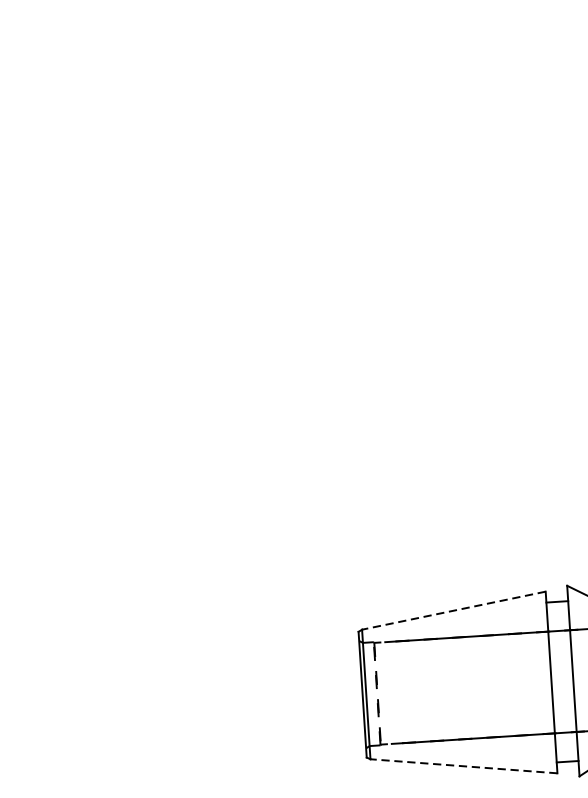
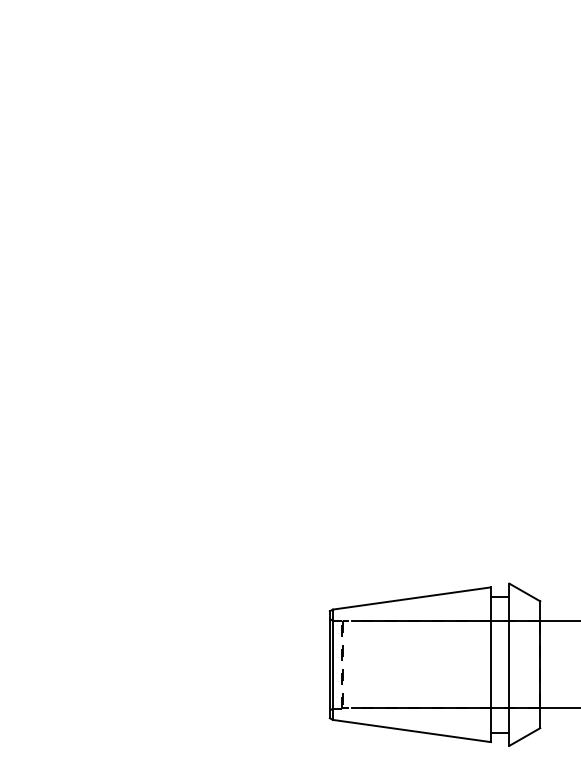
line: (453, 610) -> (411, 598), dashed -> solid
line: (463, 766) -> (411, 731), dashed -> solid

